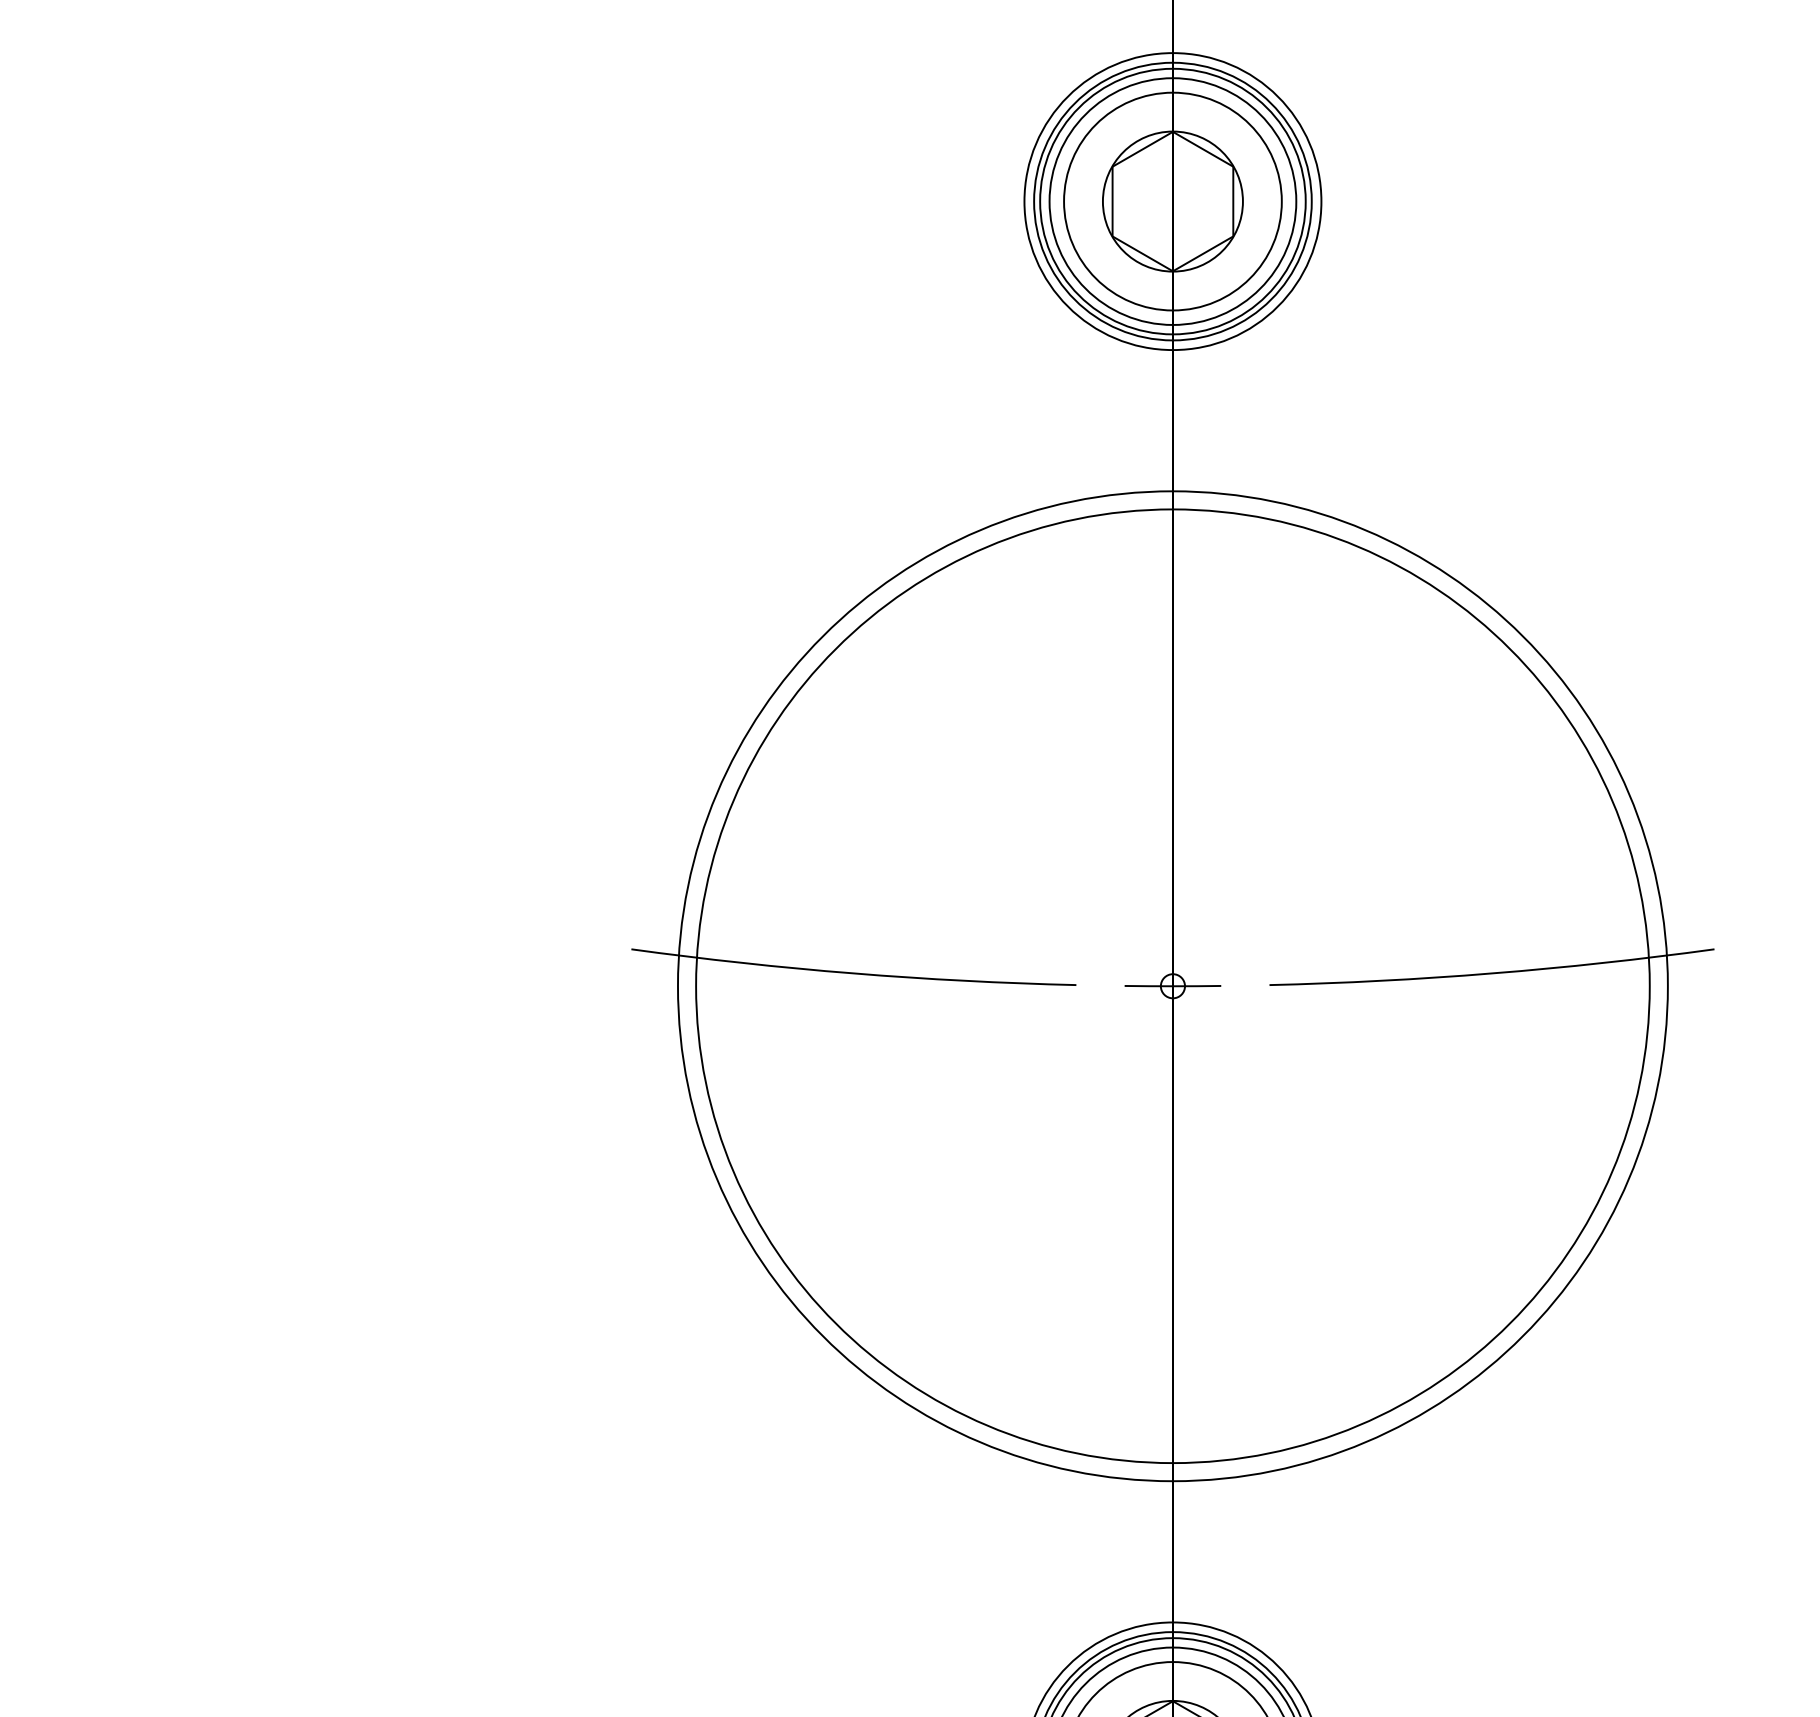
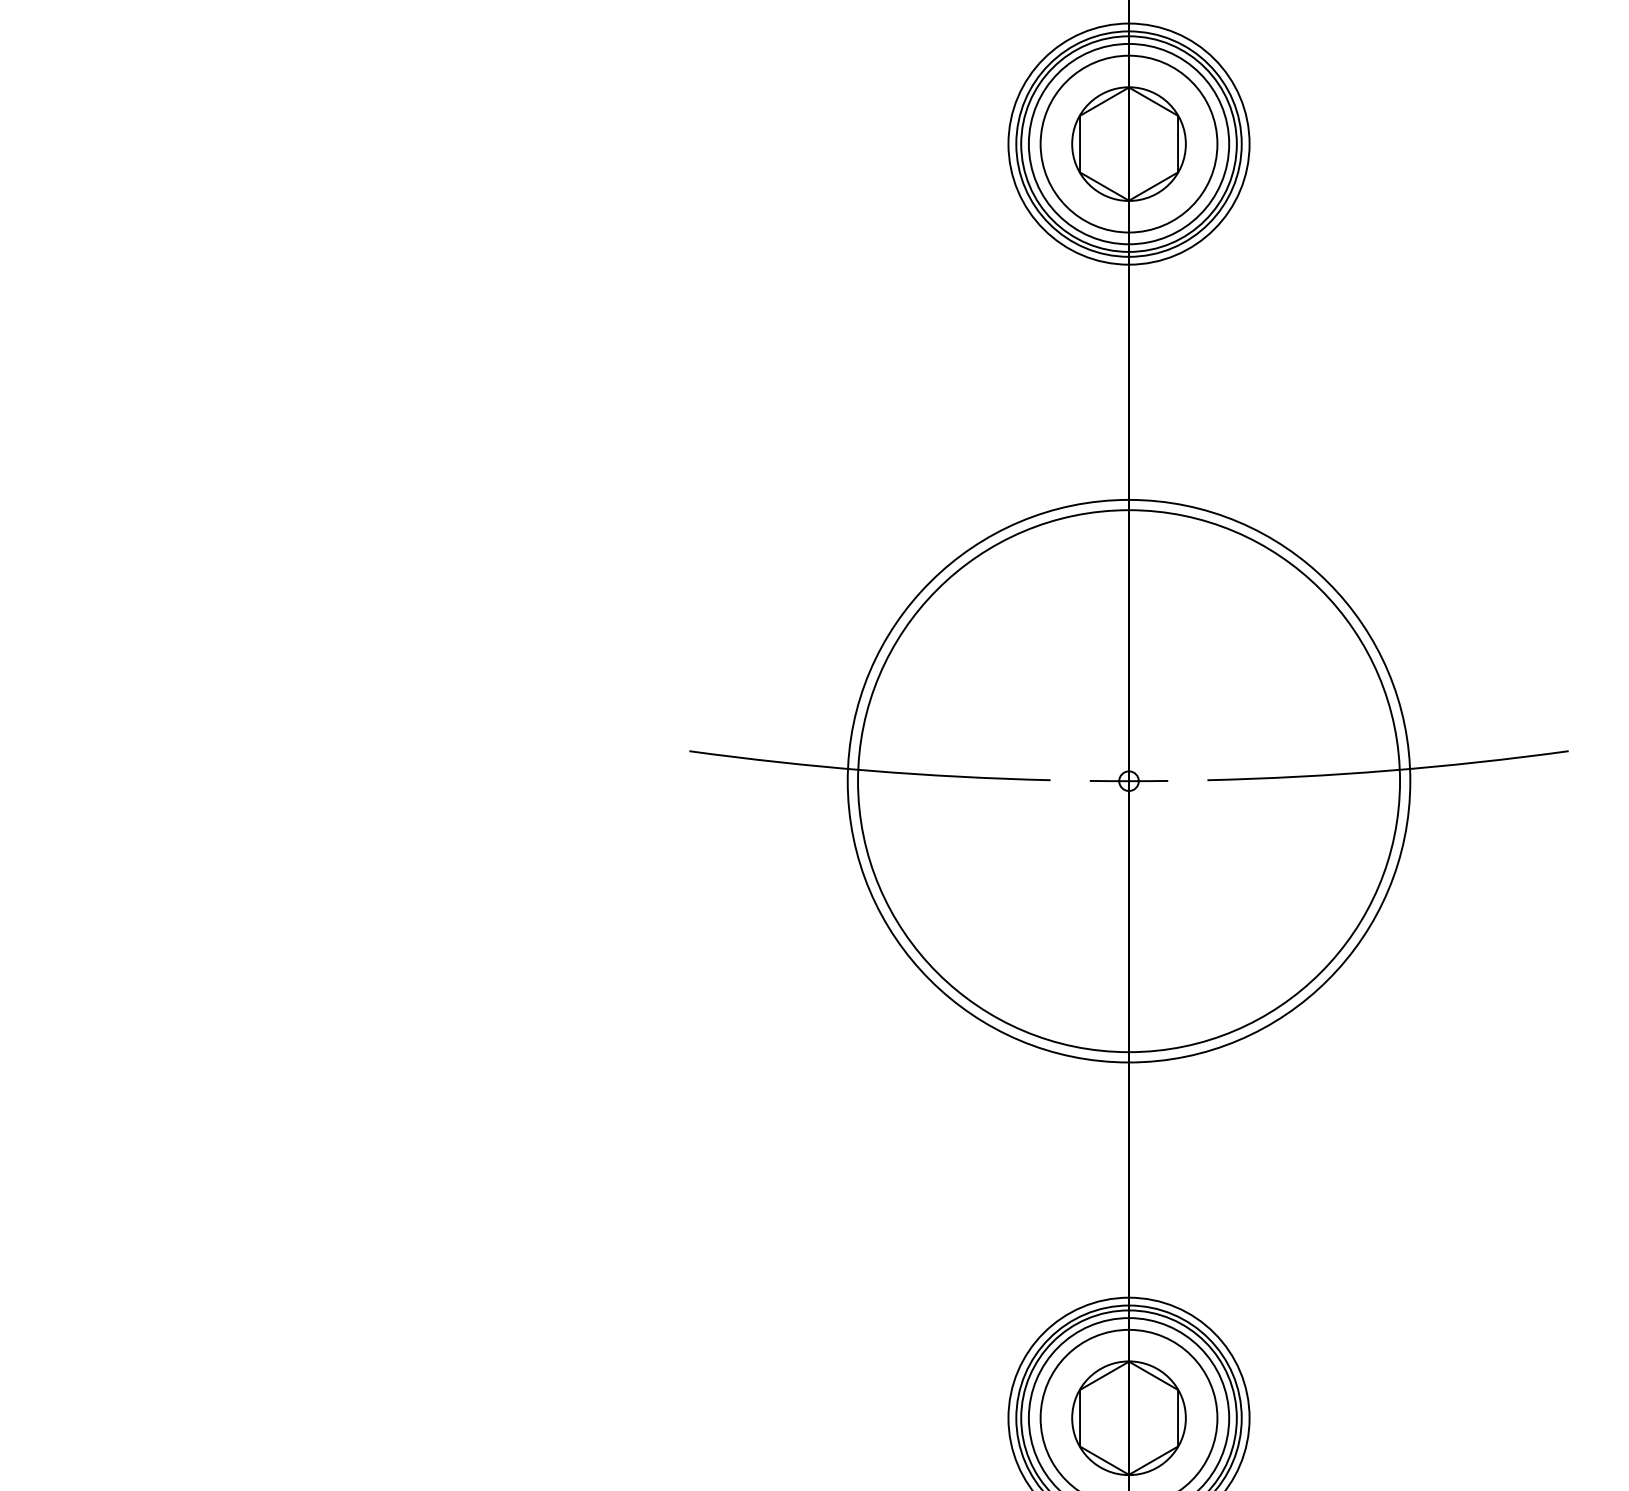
circle: (1172, 986) -> (1128, 781), size x0.7
circle: (1172, 986) -> (1128, 781), size x0.7

